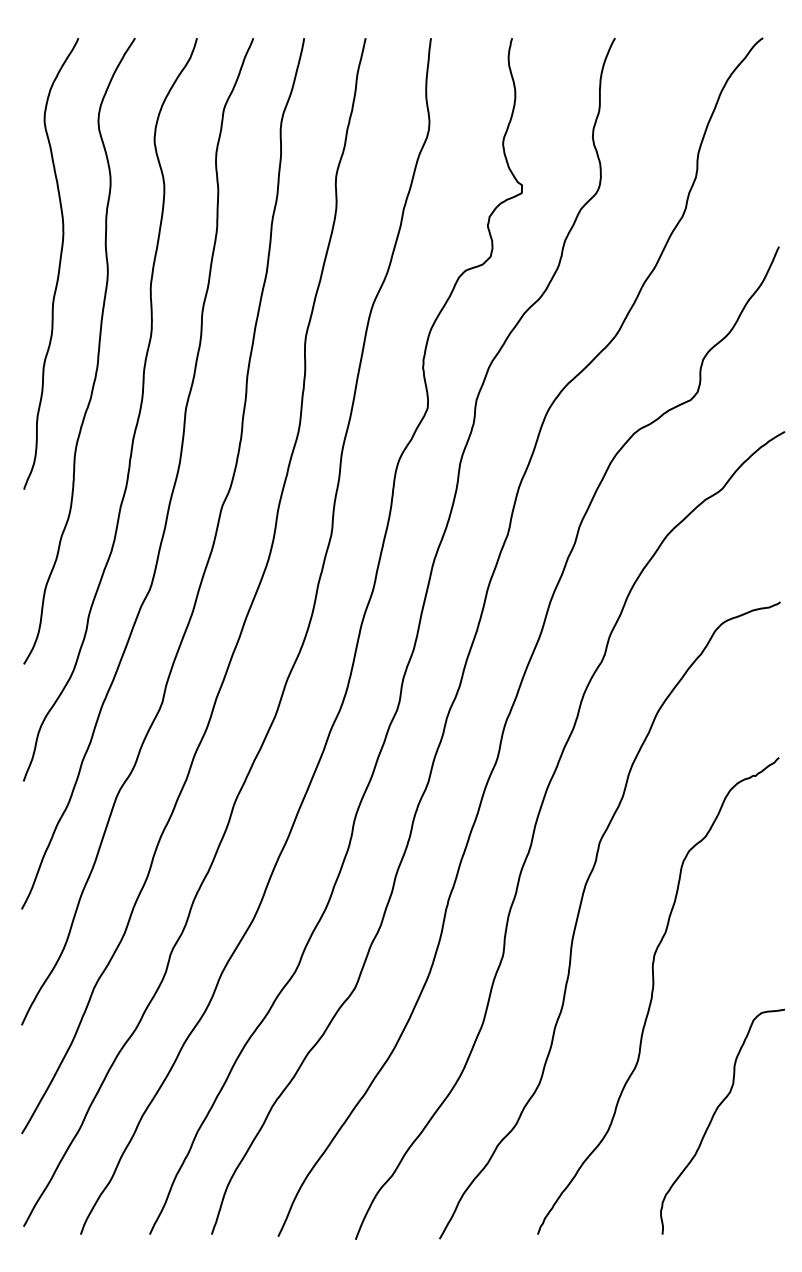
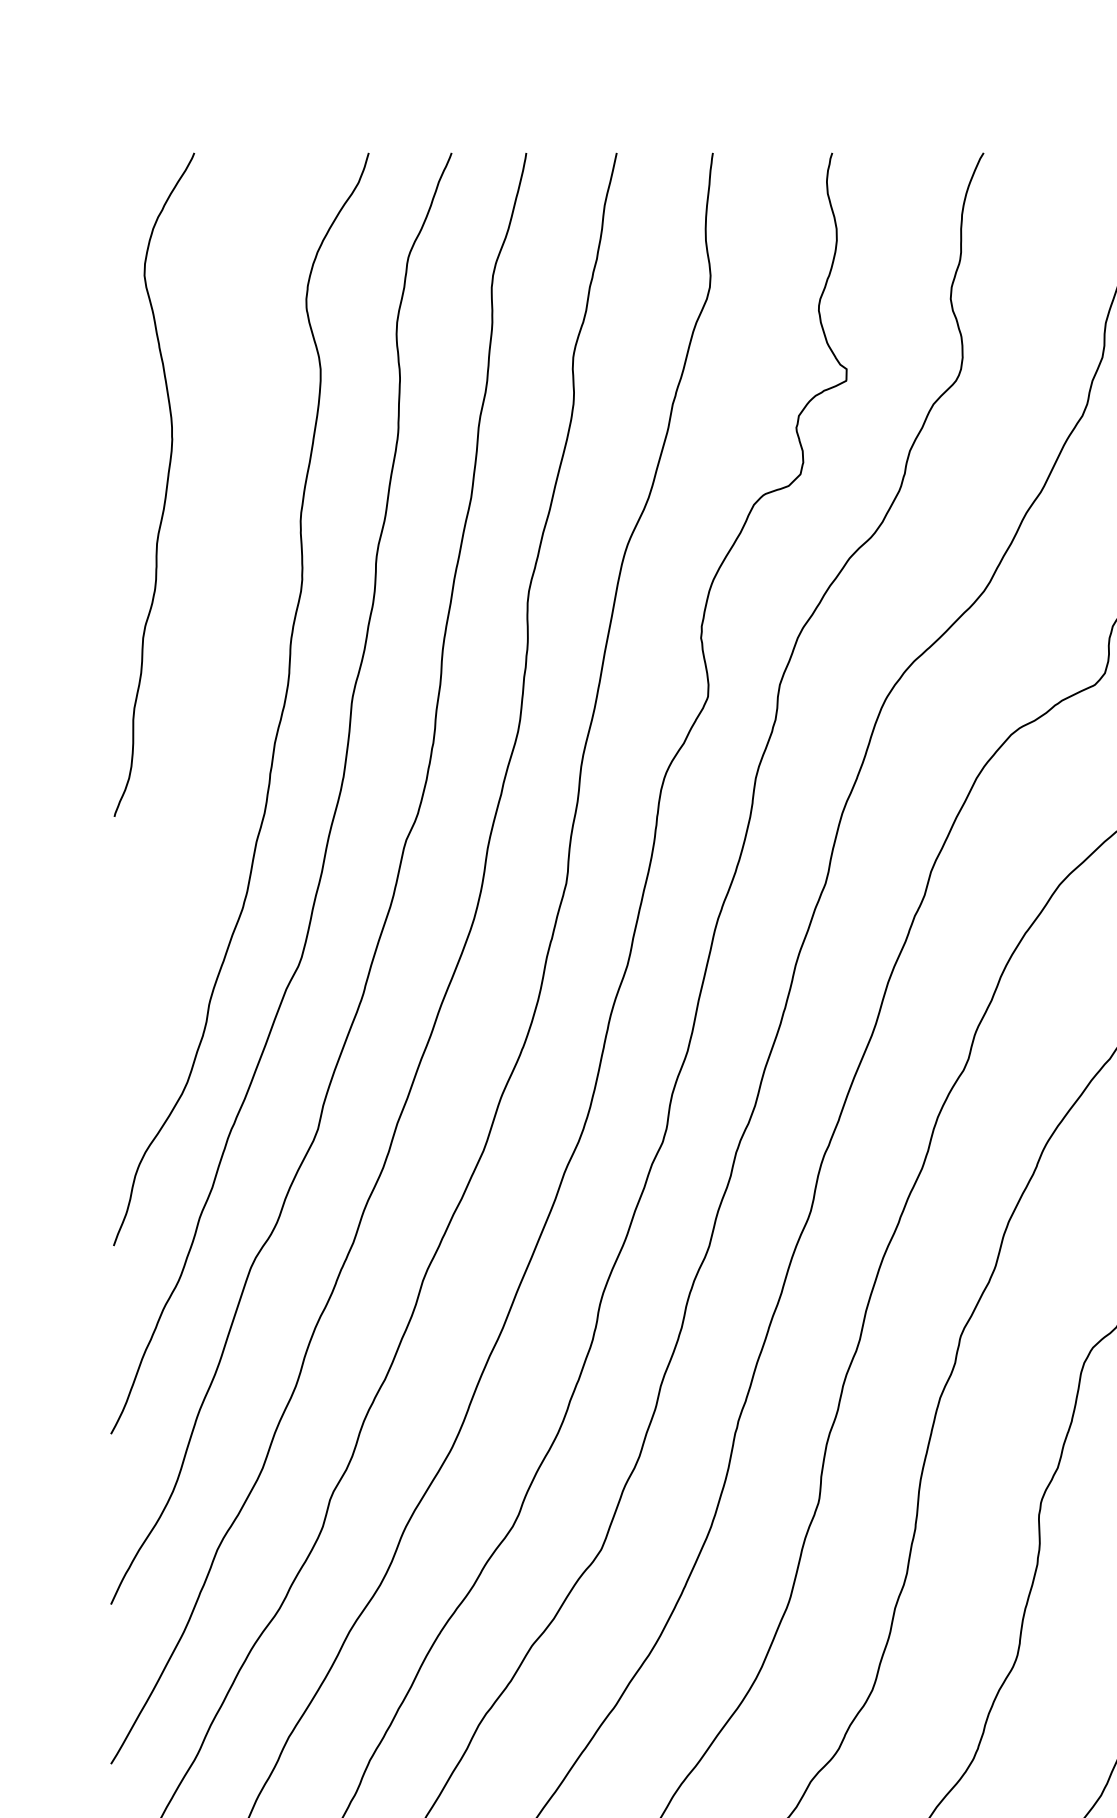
curve: (97, 352) -> (222, 615), removed

